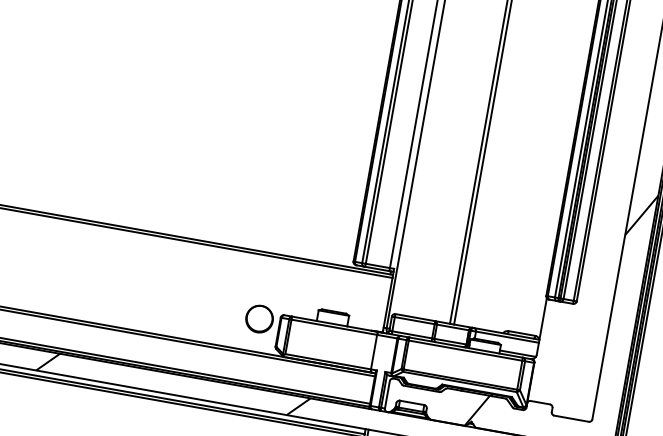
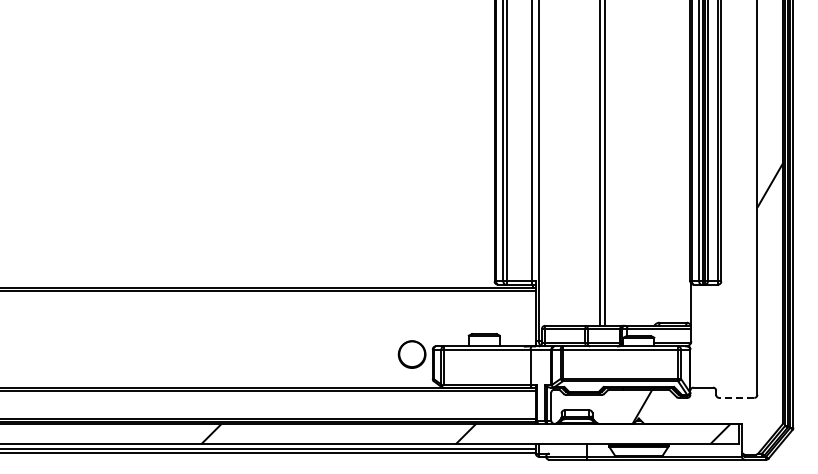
line: (571, 418) -> (736, 397), solid -> dashed

